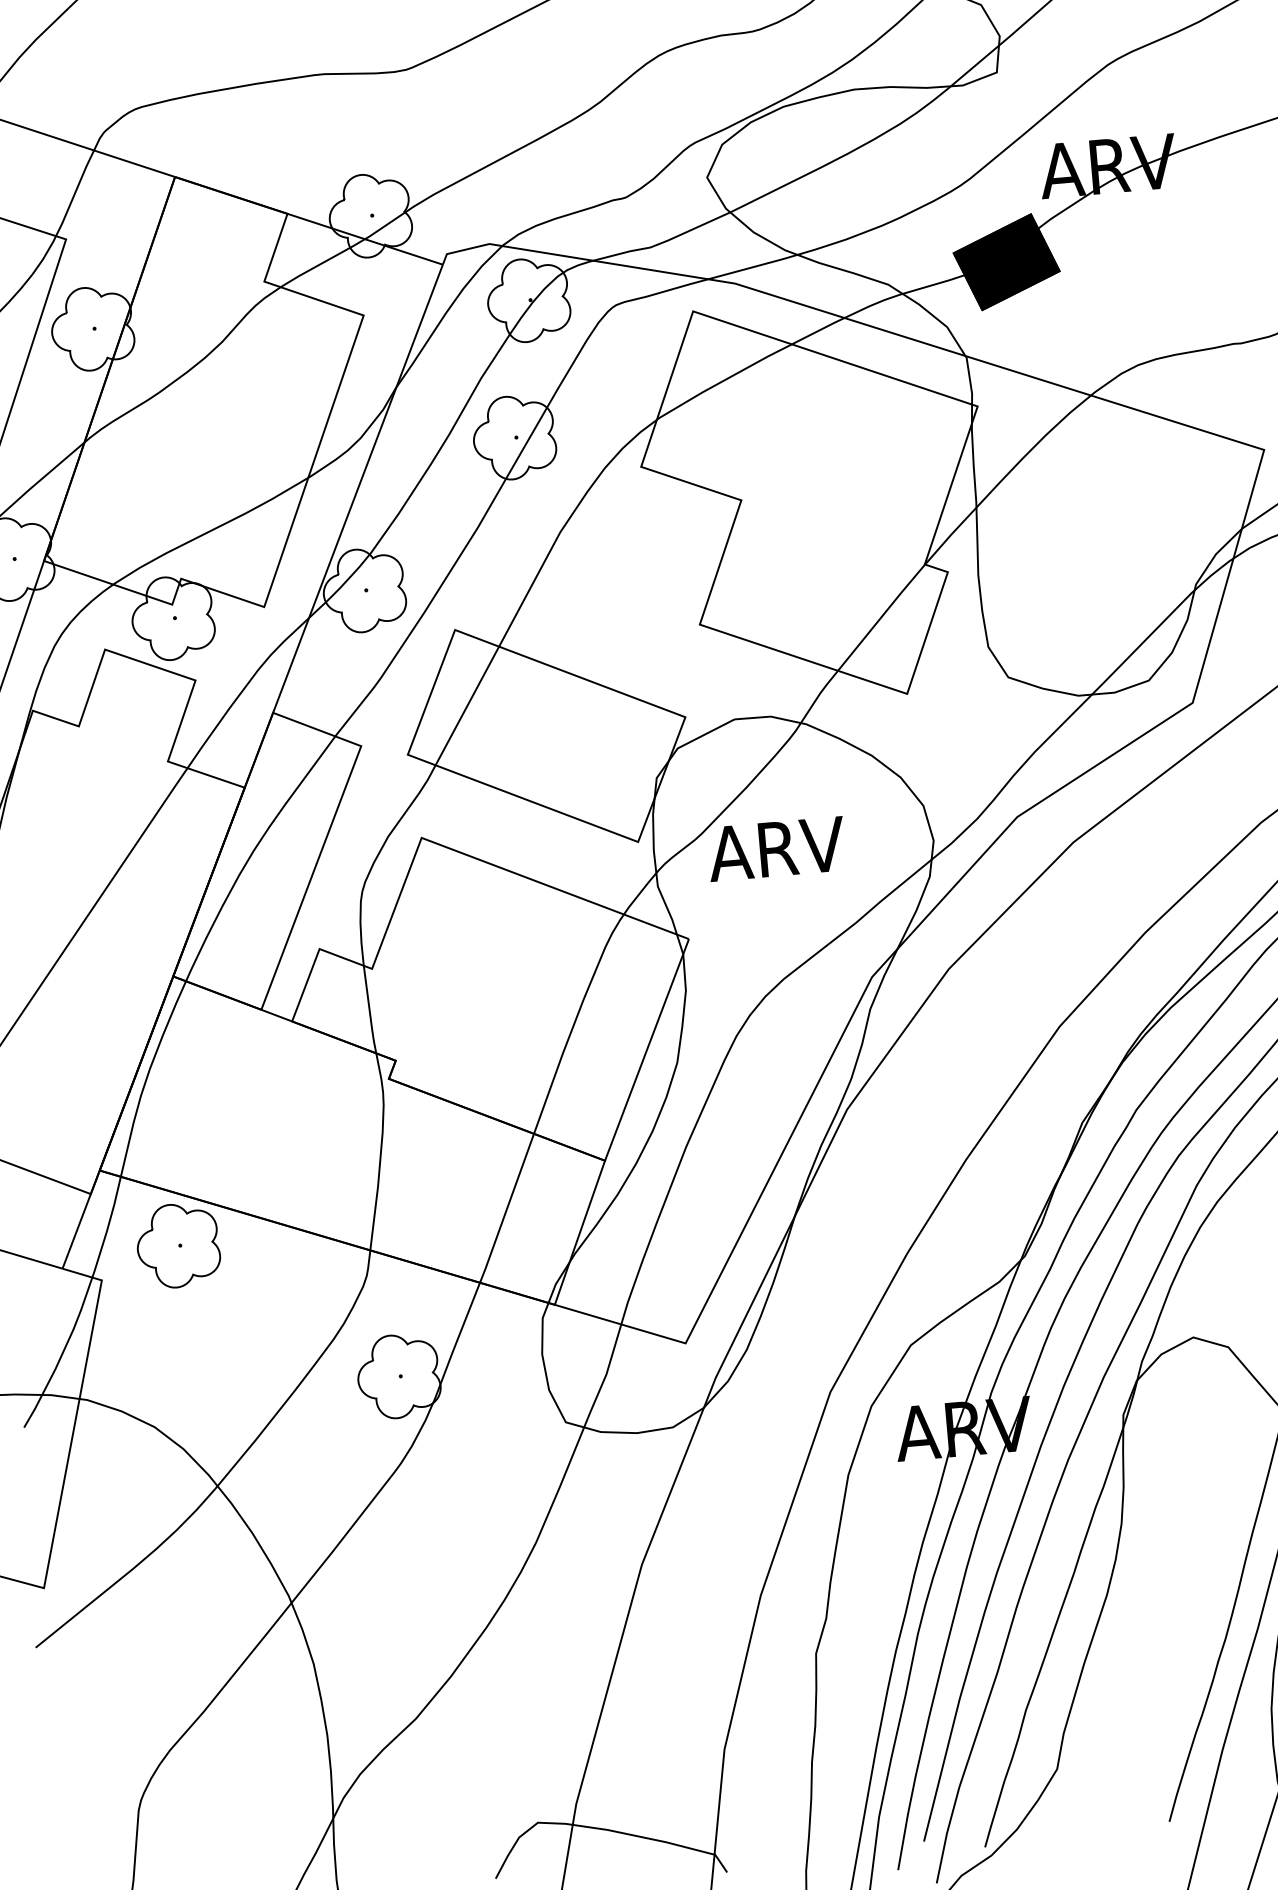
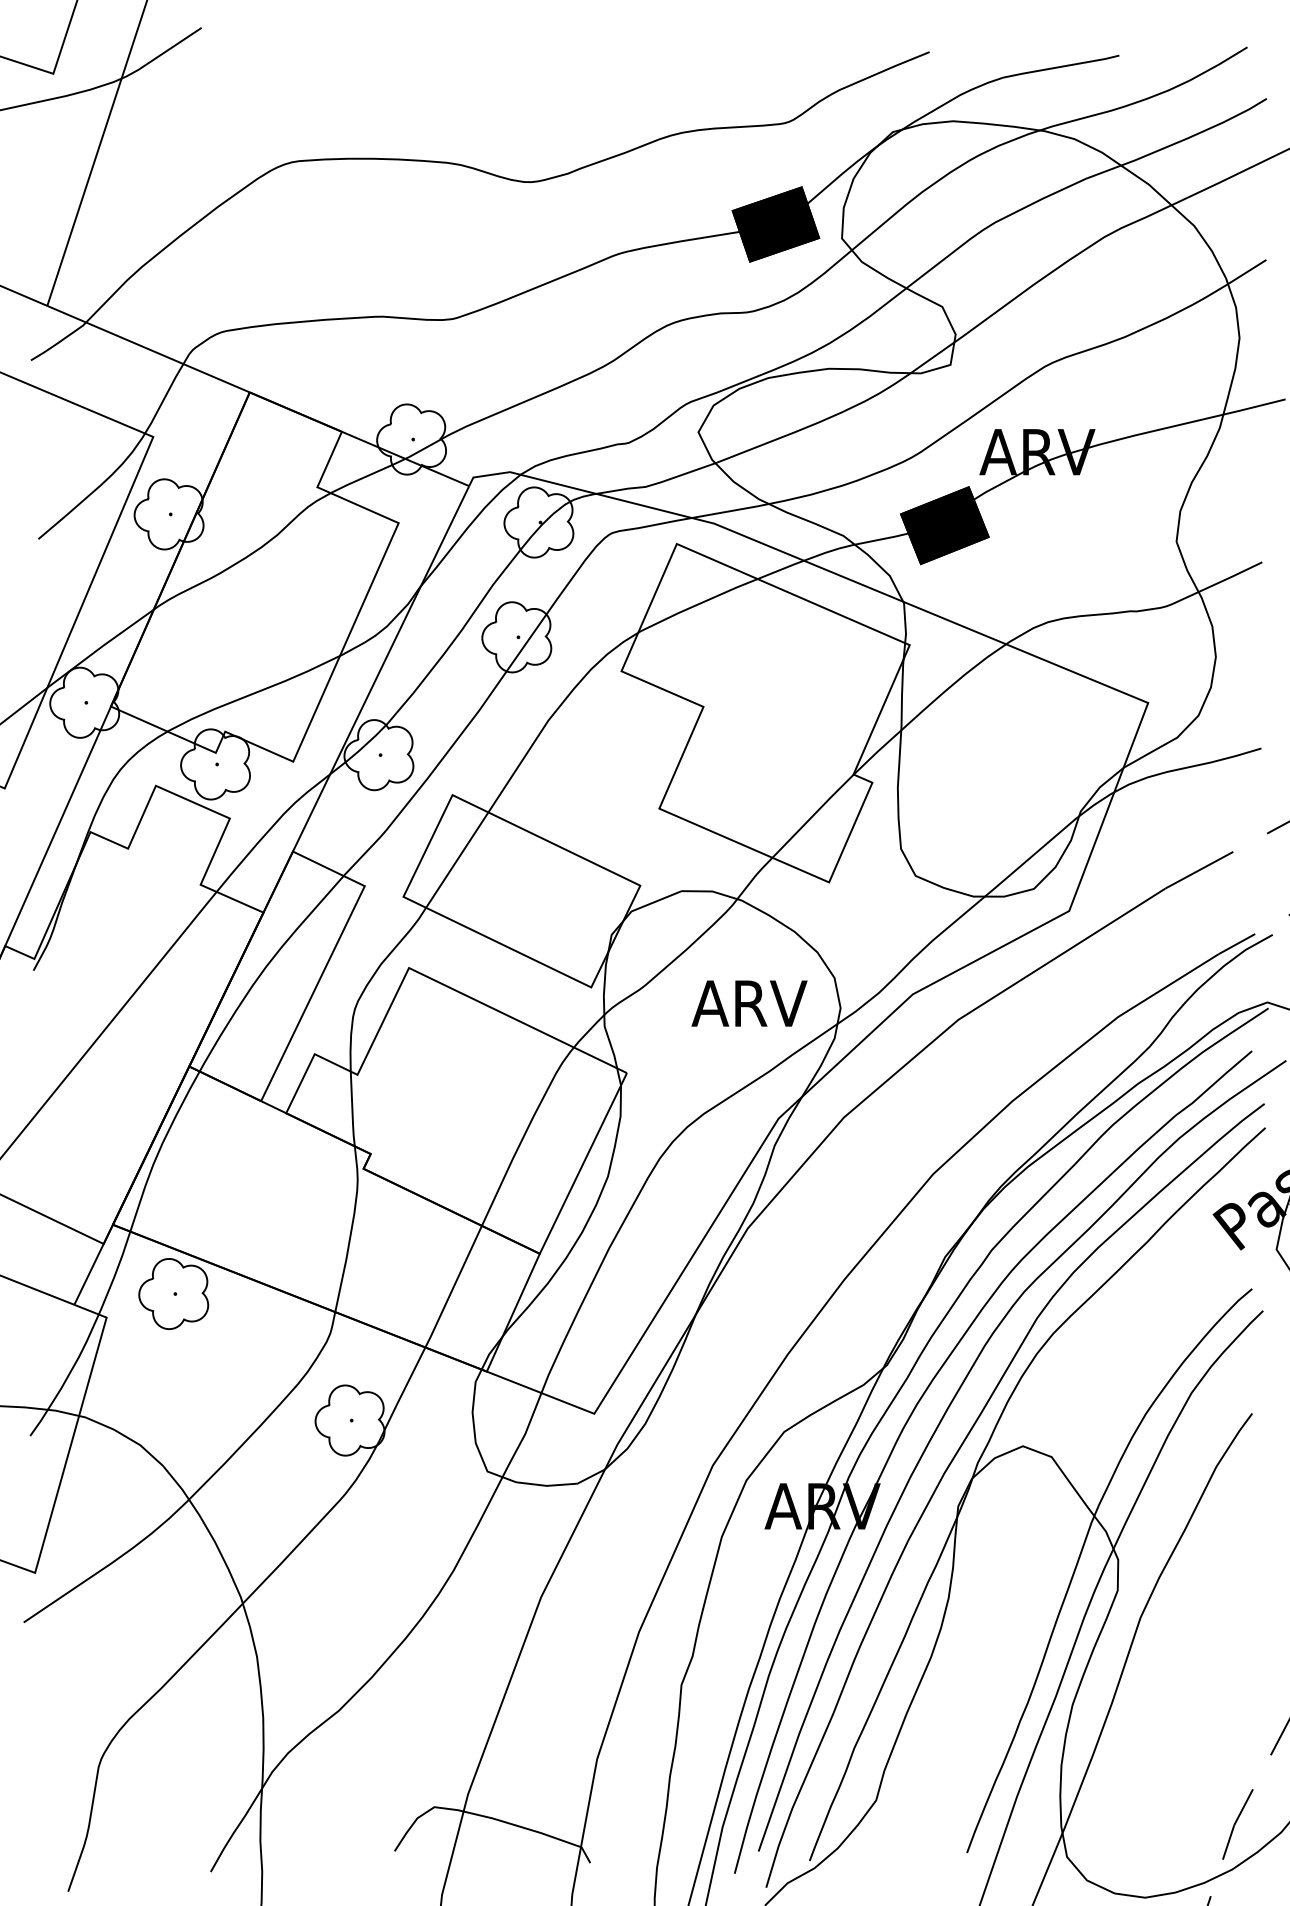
text: (776, 848) -> (749, 1003), moved

